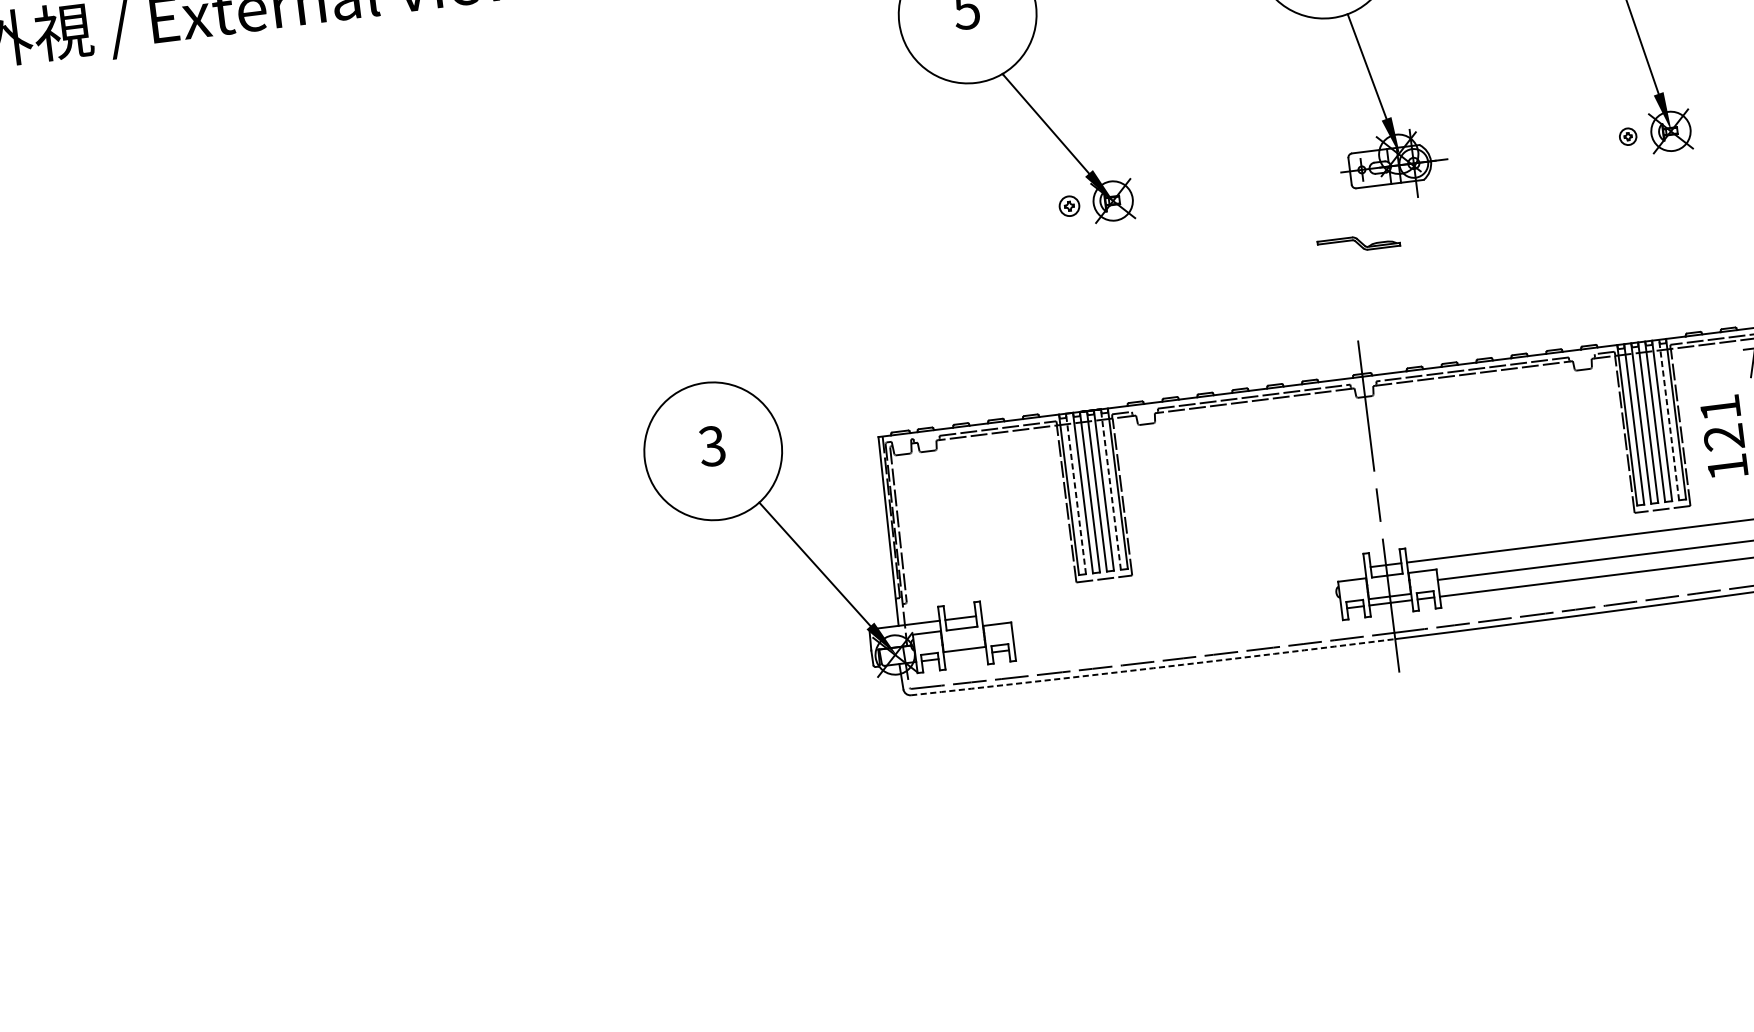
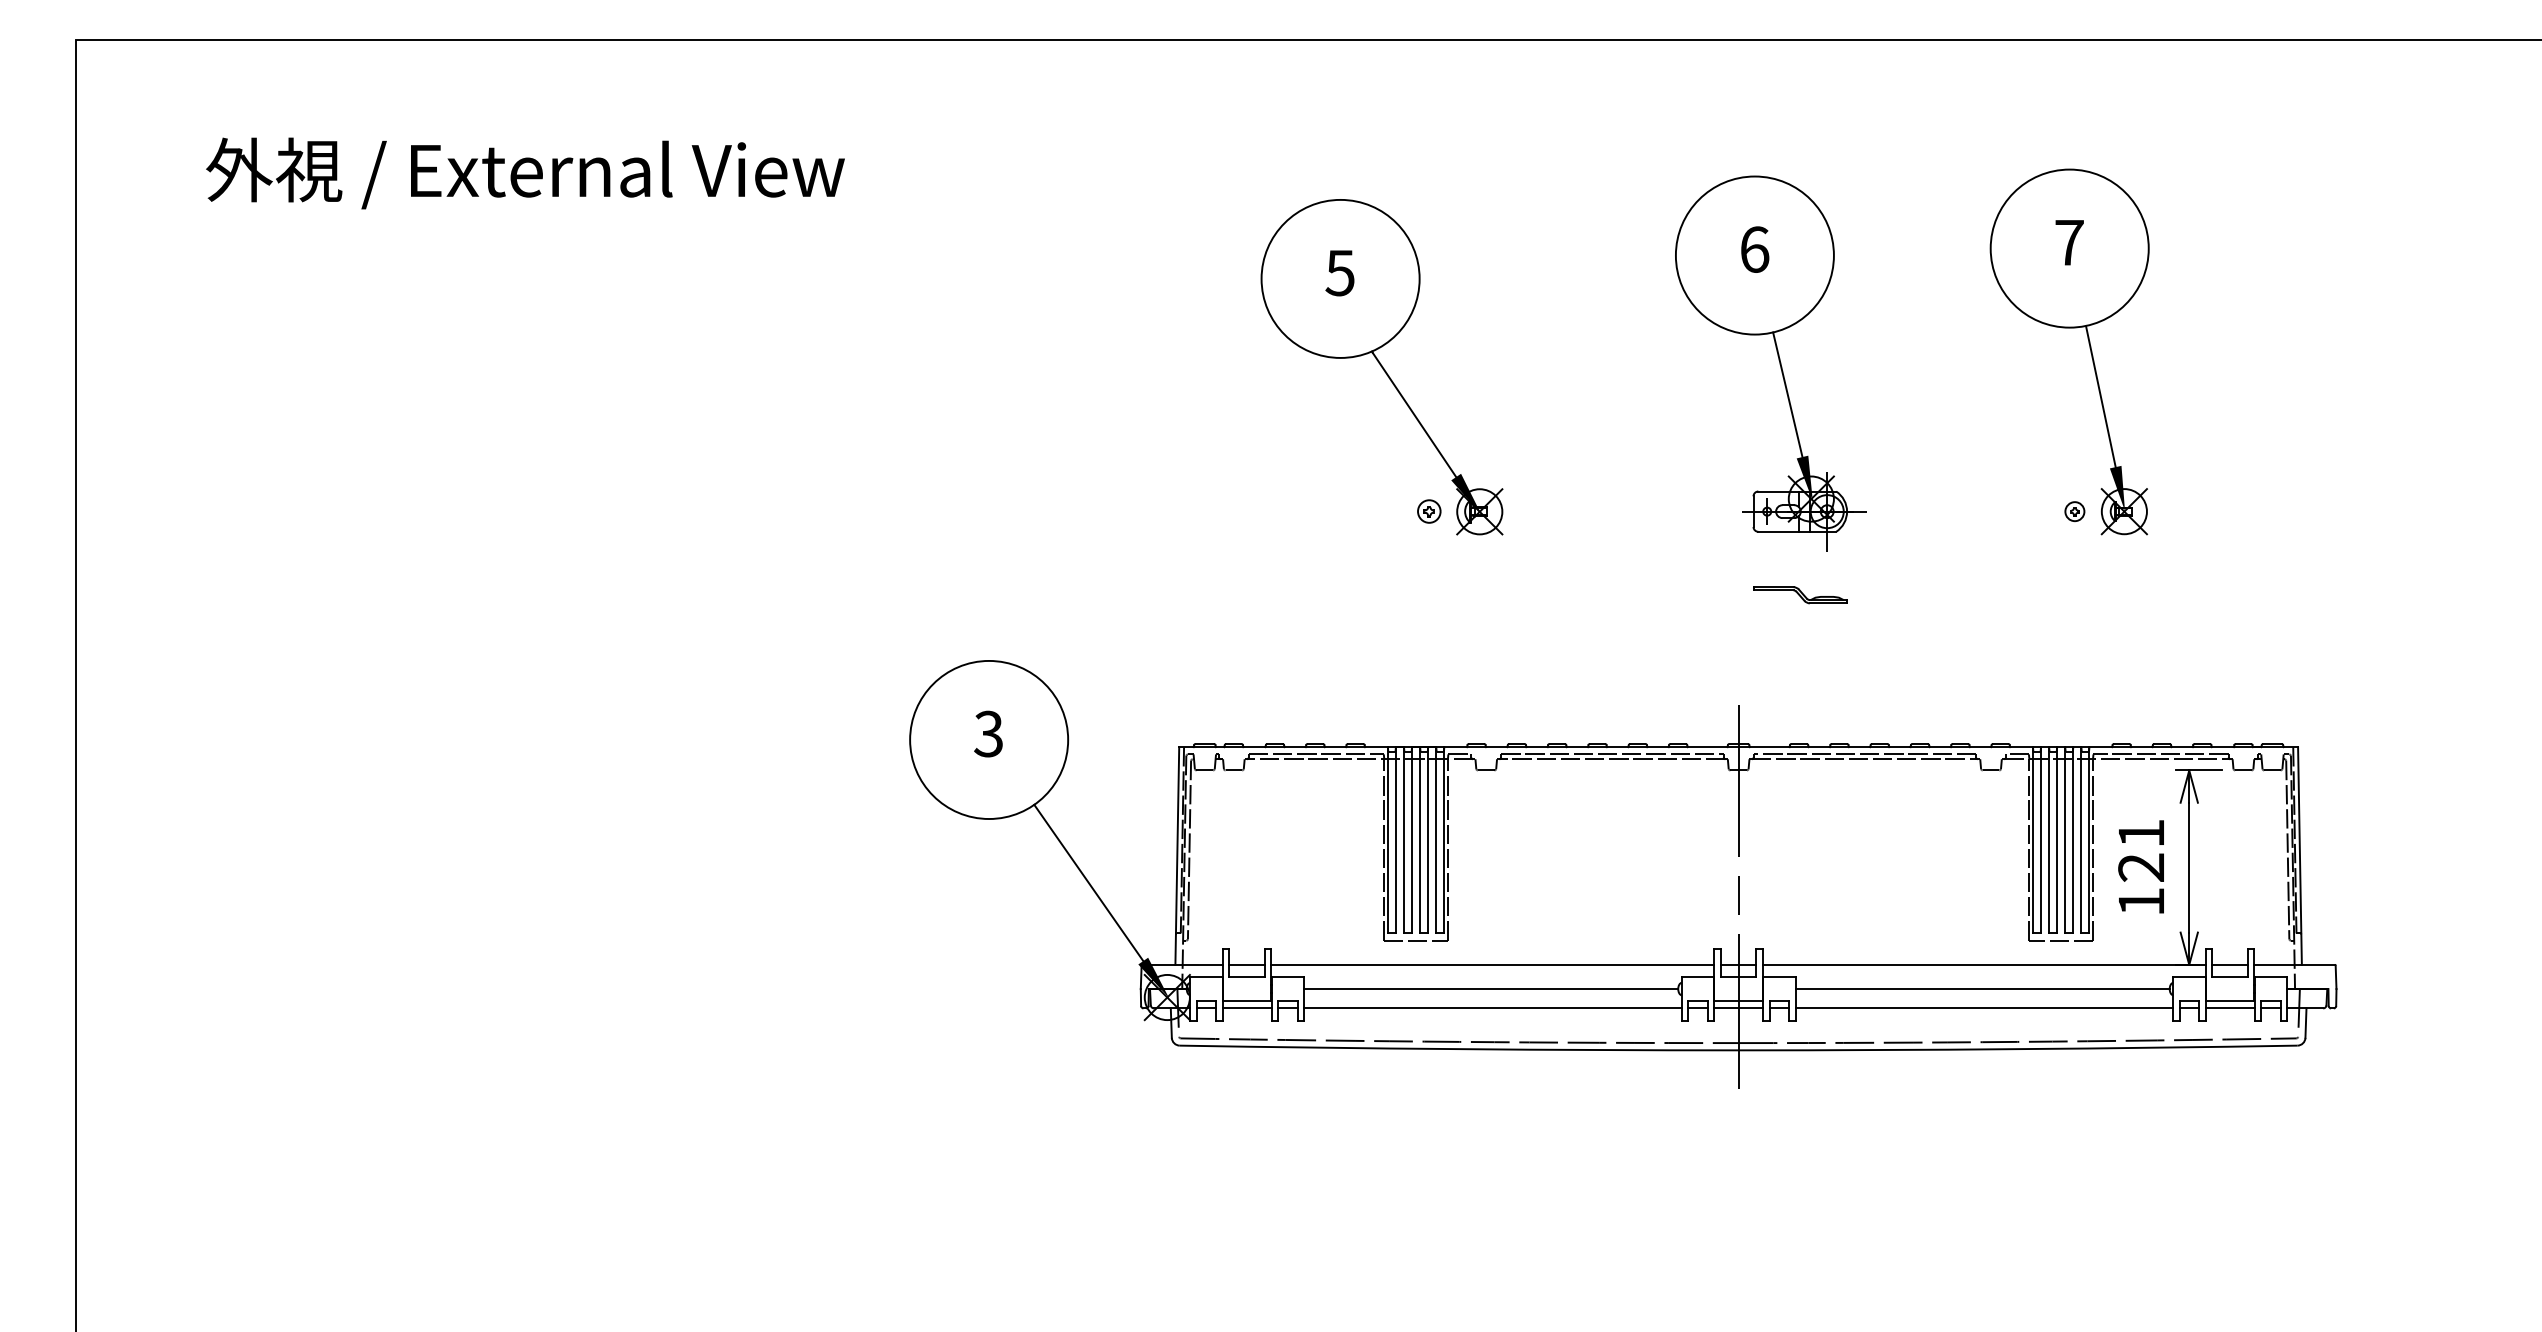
part: (1359, 243) -> (1800, 595), moved
line: (1669, 419) -> (2081, 839), dashed -> solid
line: (1111, 489) -> (1436, 839), dashed -> solid
line: (1075, 493) -> (1395, 839), dashed -> solid
line: (1173, 591) -> (1492, 964), added
line: (1174, 613) -> (1491, 989), added
line: (1177, 629) -> (1492, 1008), added
line: (964, 655) -> (1246, 1008), added
arc: (1153, 668) -> (1459, 1049), dashed -> solid

